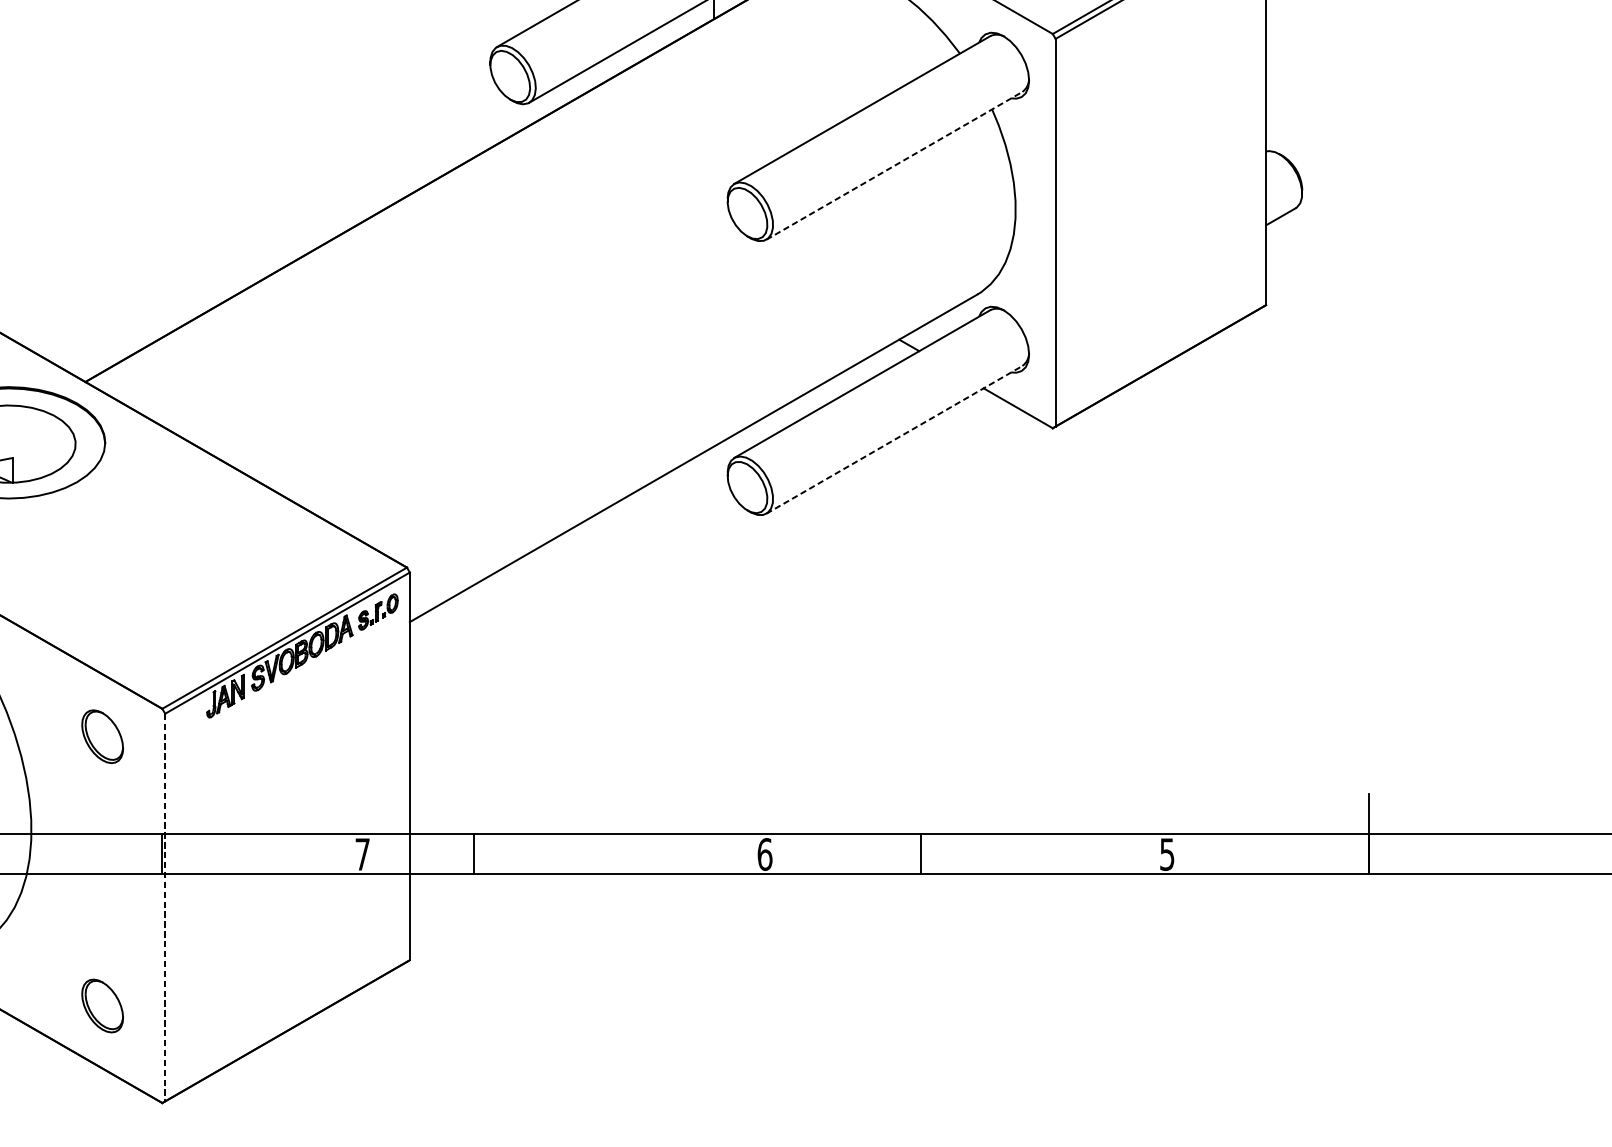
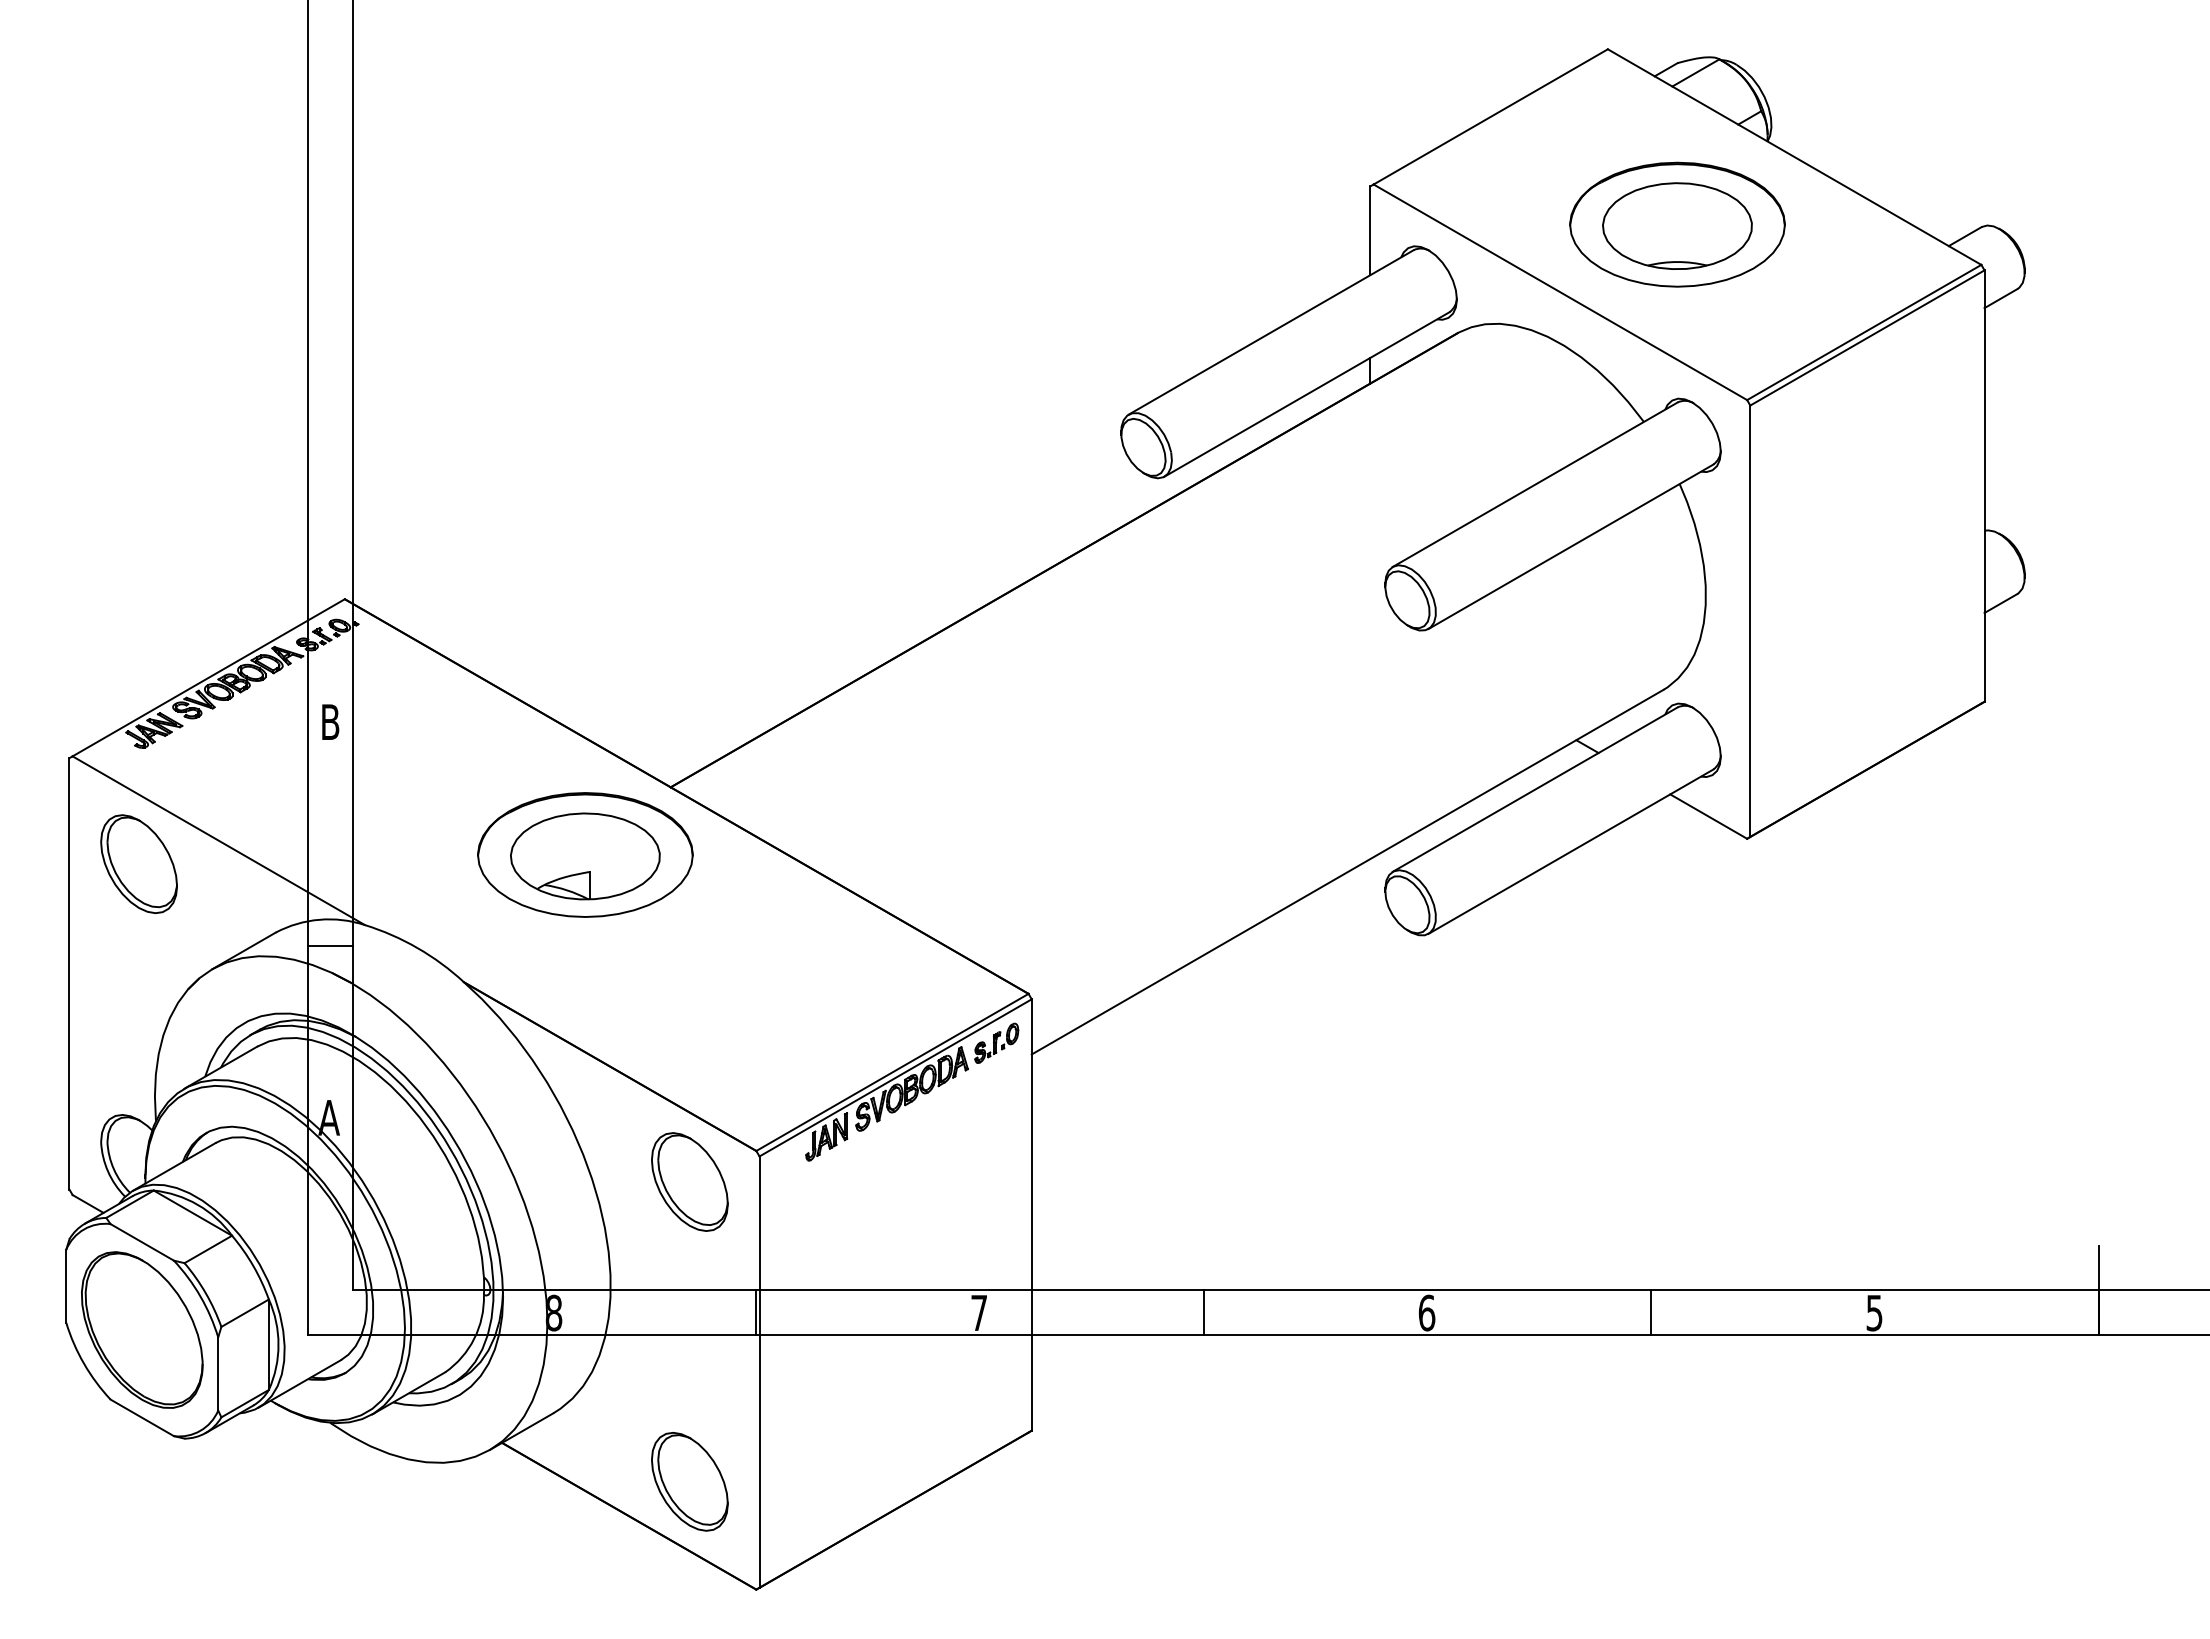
line: (894, 165) -> (1571, 546), dashed -> solid
line: (894, 439) -> (1571, 851), dashed -> solid
part: (102, 736) -> (689, 1181), size x1.67
line: (474, 853) -> (1203, 1312), moved
line: (920, 853) -> (1651, 1312), moved
line: (165, 907) -> (759, 1372), dashed -> solid
part: (102, 1005) -> (689, 1481), size x1.67

